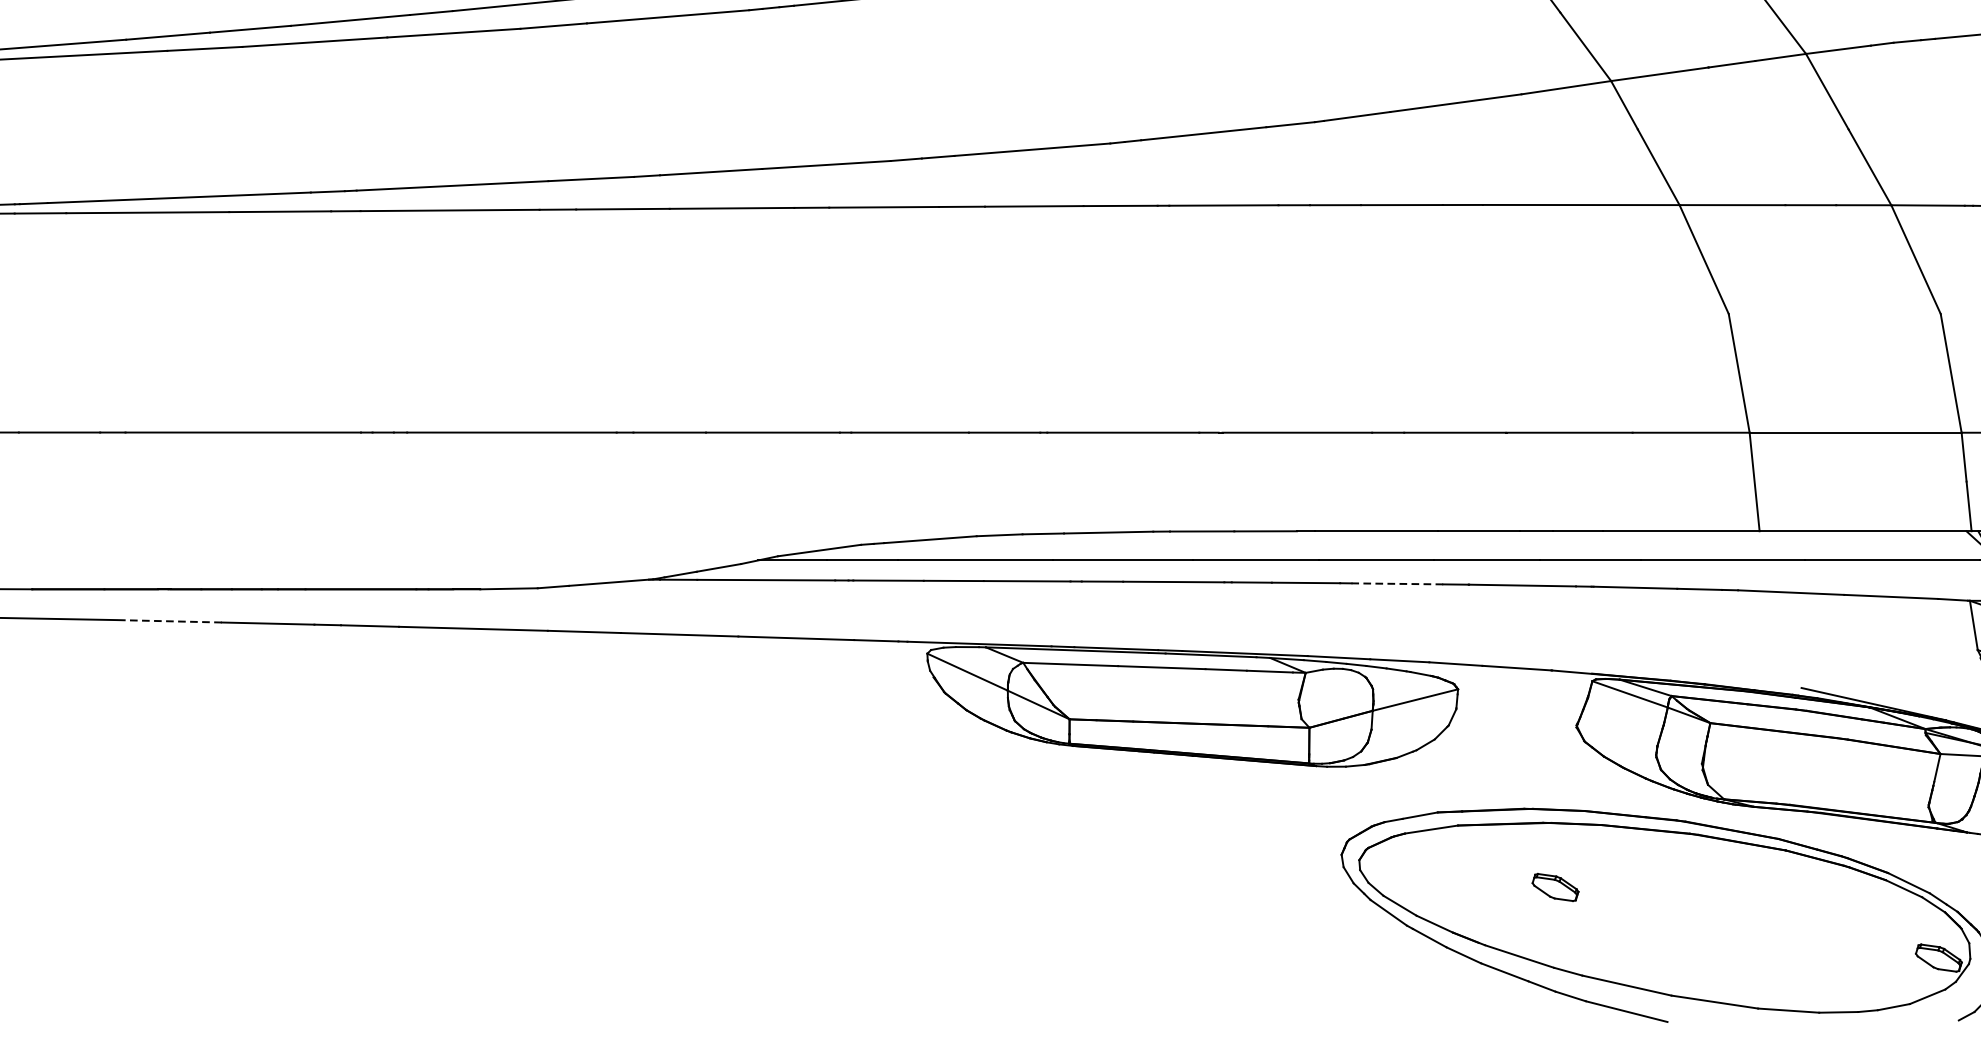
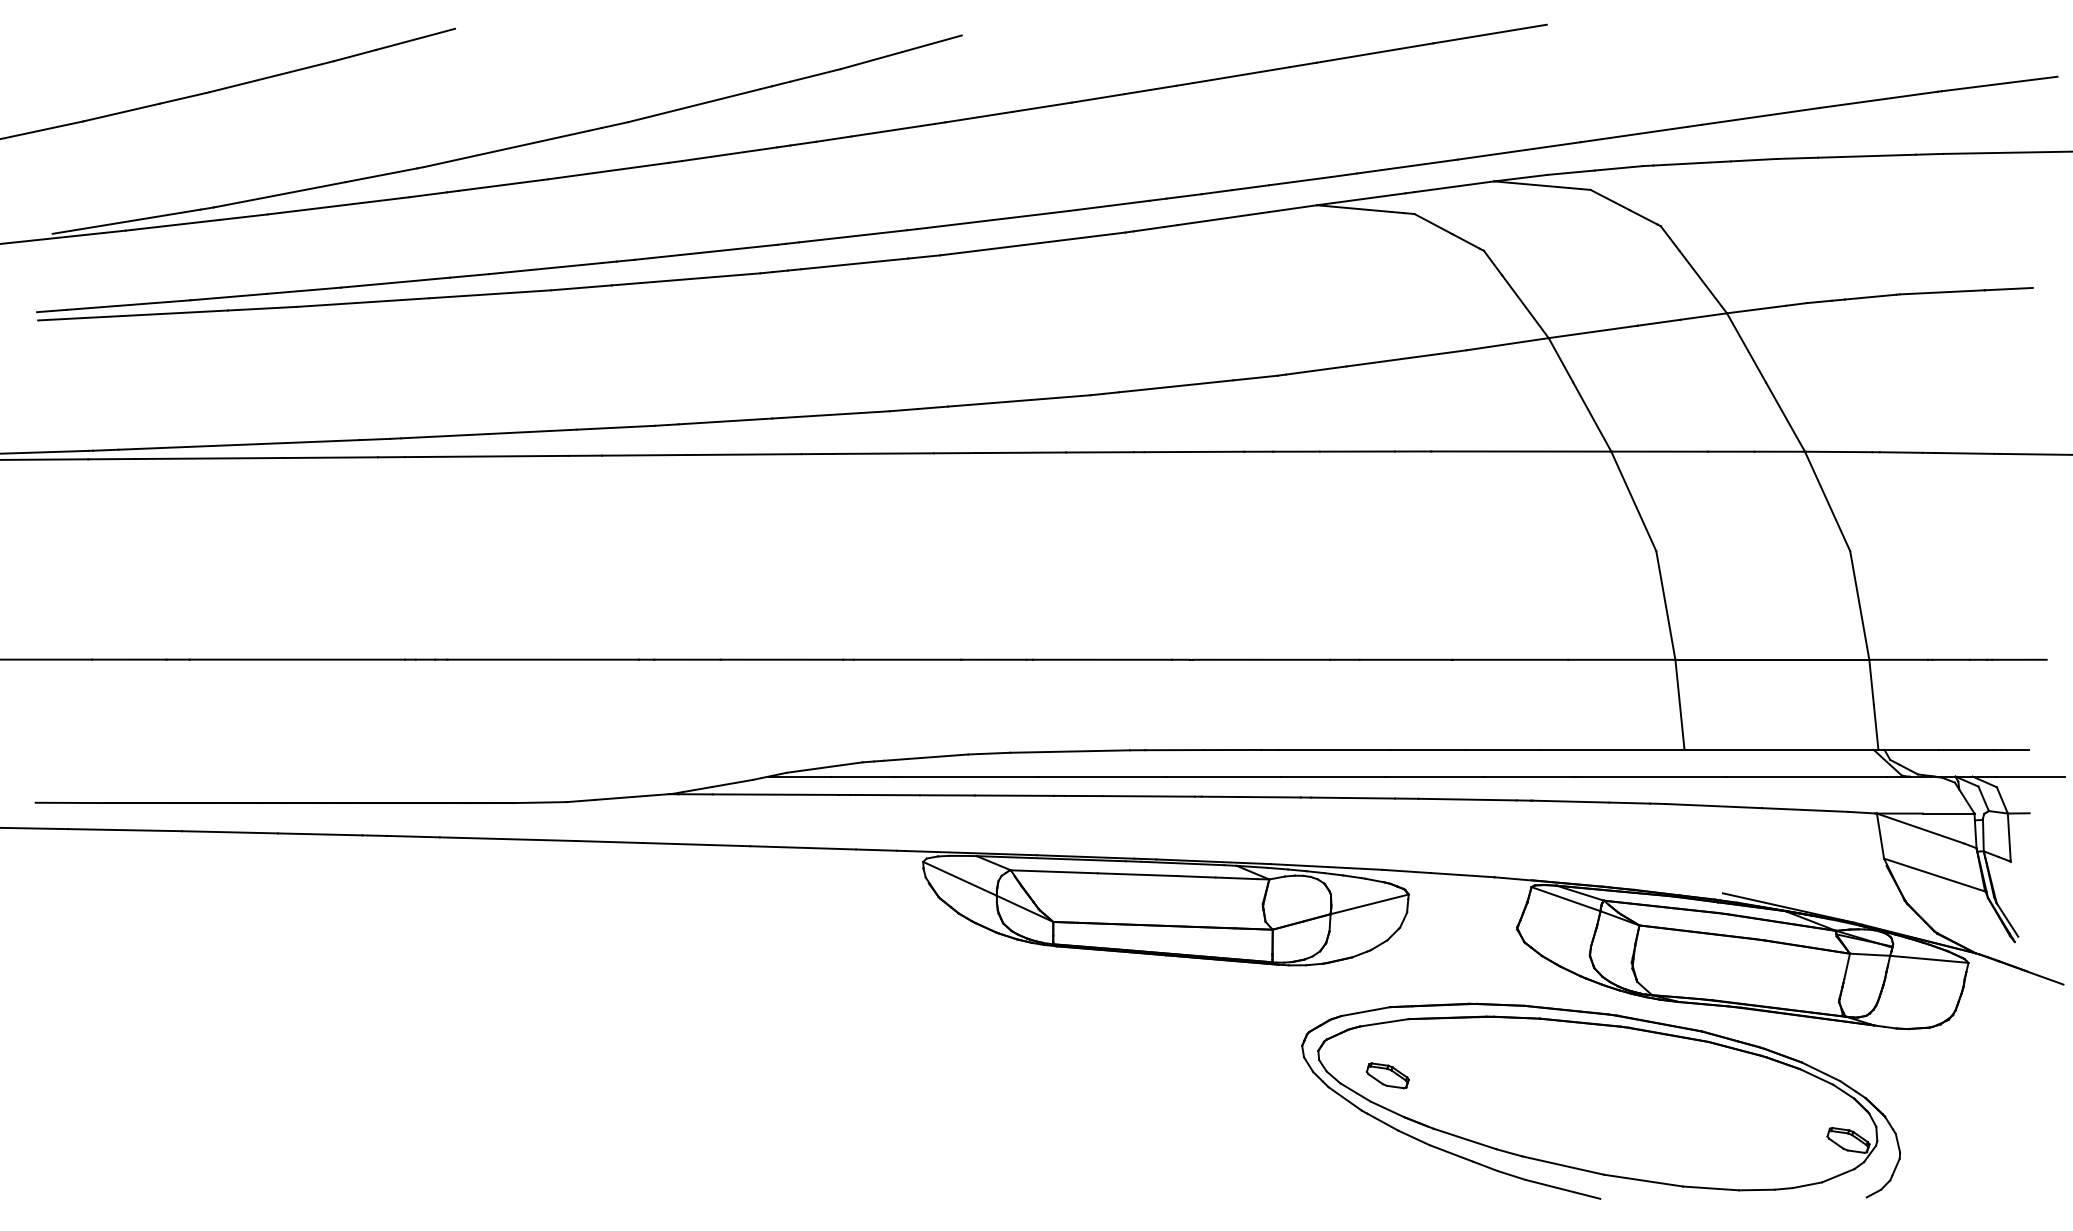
line: (1397, 584) -> (1353, 798), dashed -> solid
line: (168, 621) -> (229, 832), dashed -> solid
part: (1555, 887) -> (1387, 1075), moved

